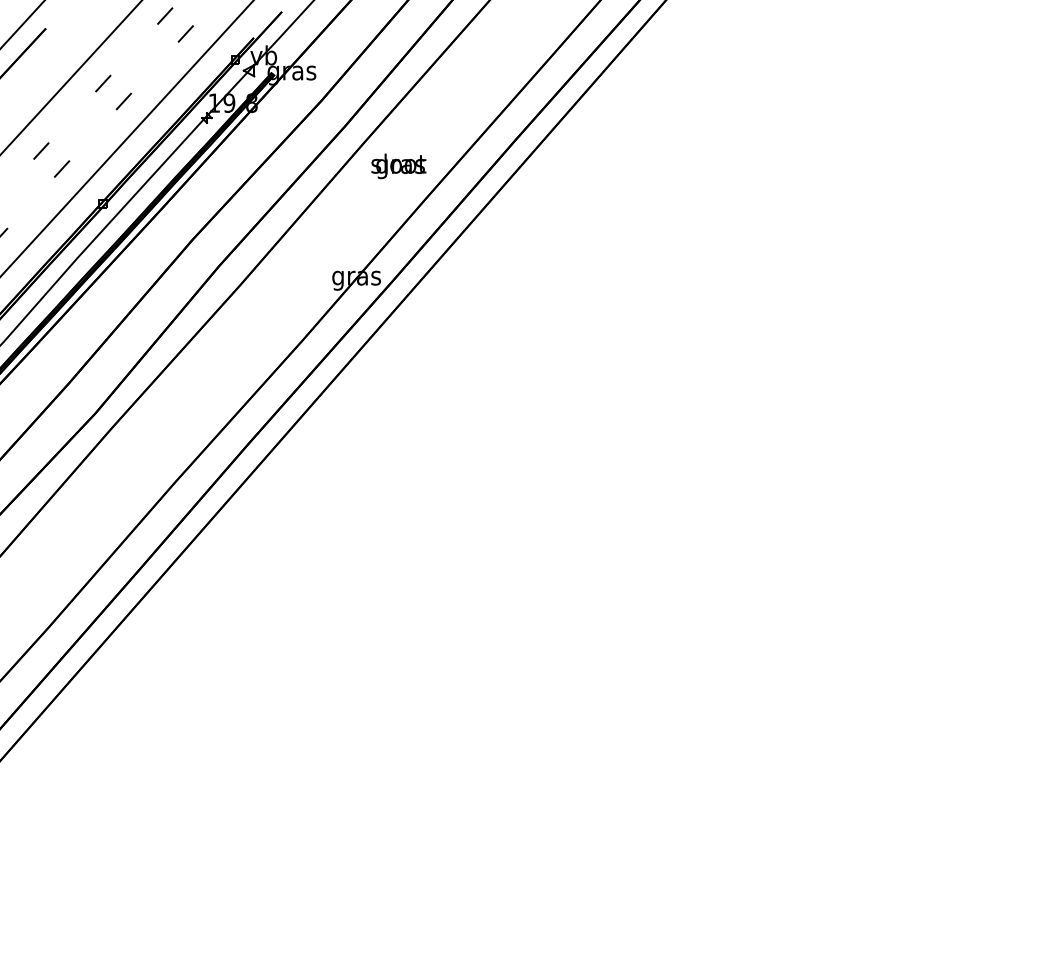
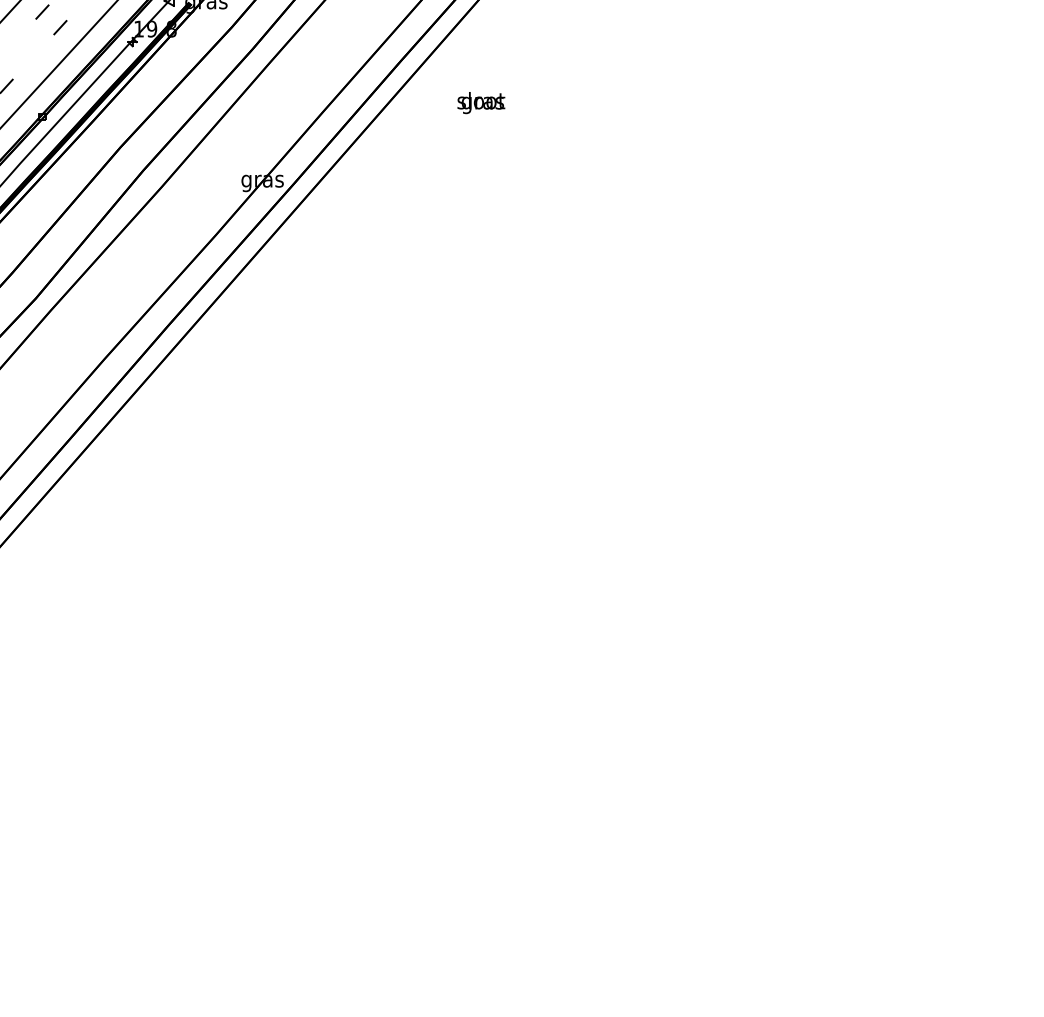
text: (399, 166) -> (481, 103), moved

